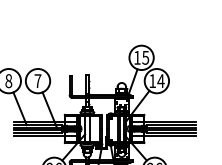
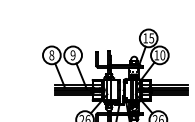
text: (37, 81) -> (72, 55), 7 -> 9
text: (160, 81) -> (162, 55), 14 -> 10

